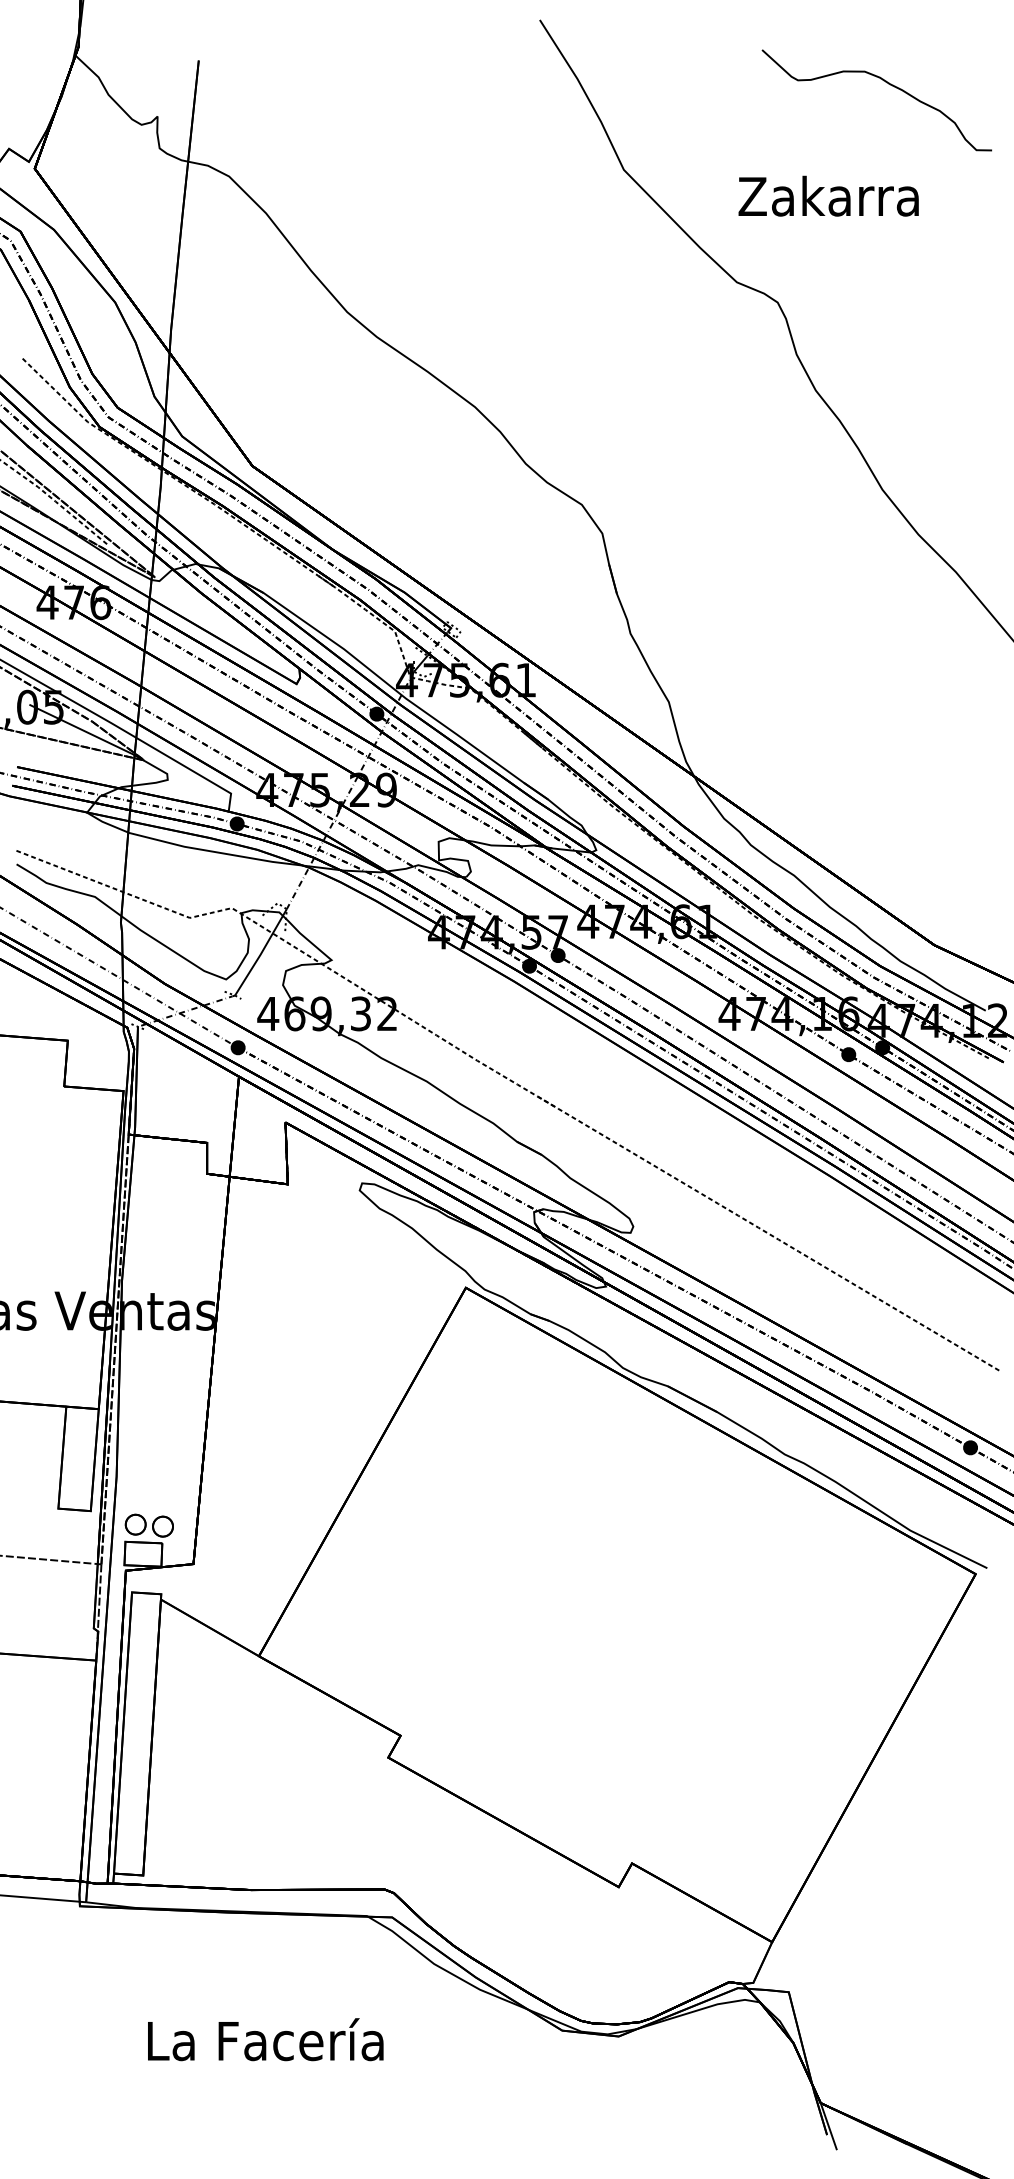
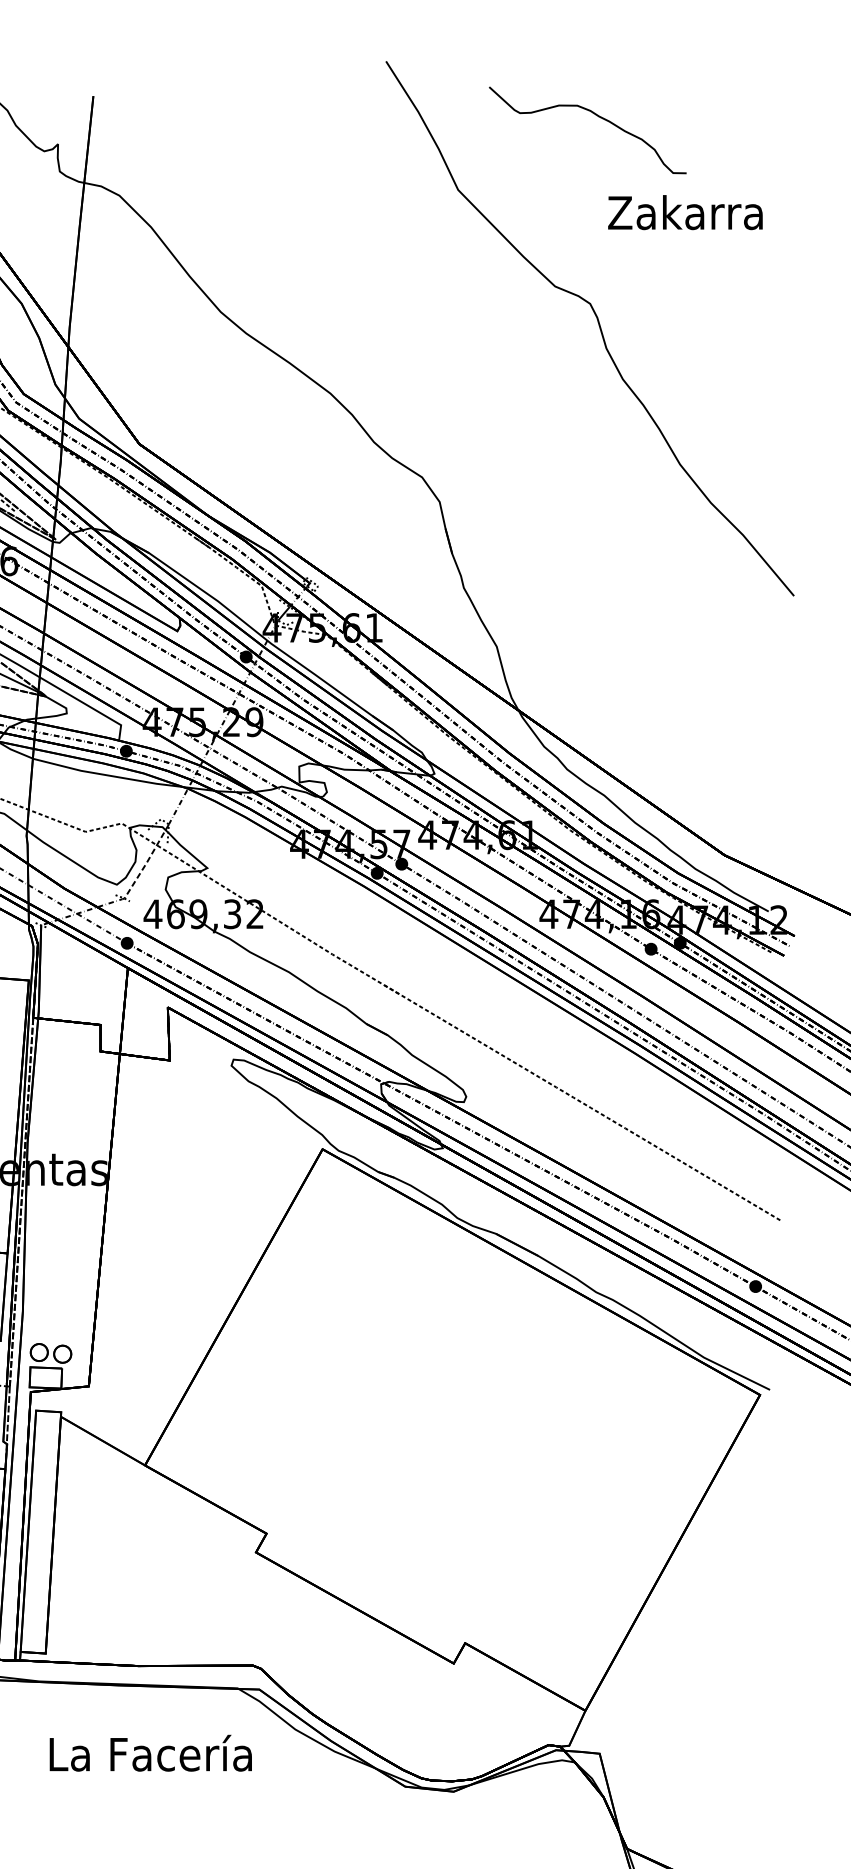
curve: (888, 84) -> (597, 116), moved
text: (828, 195) -> (685, 211), moved
line: (261, 953) -> (147, 862), solid -> dashed
text: (265, 2039) -> (150, 1753), moved

